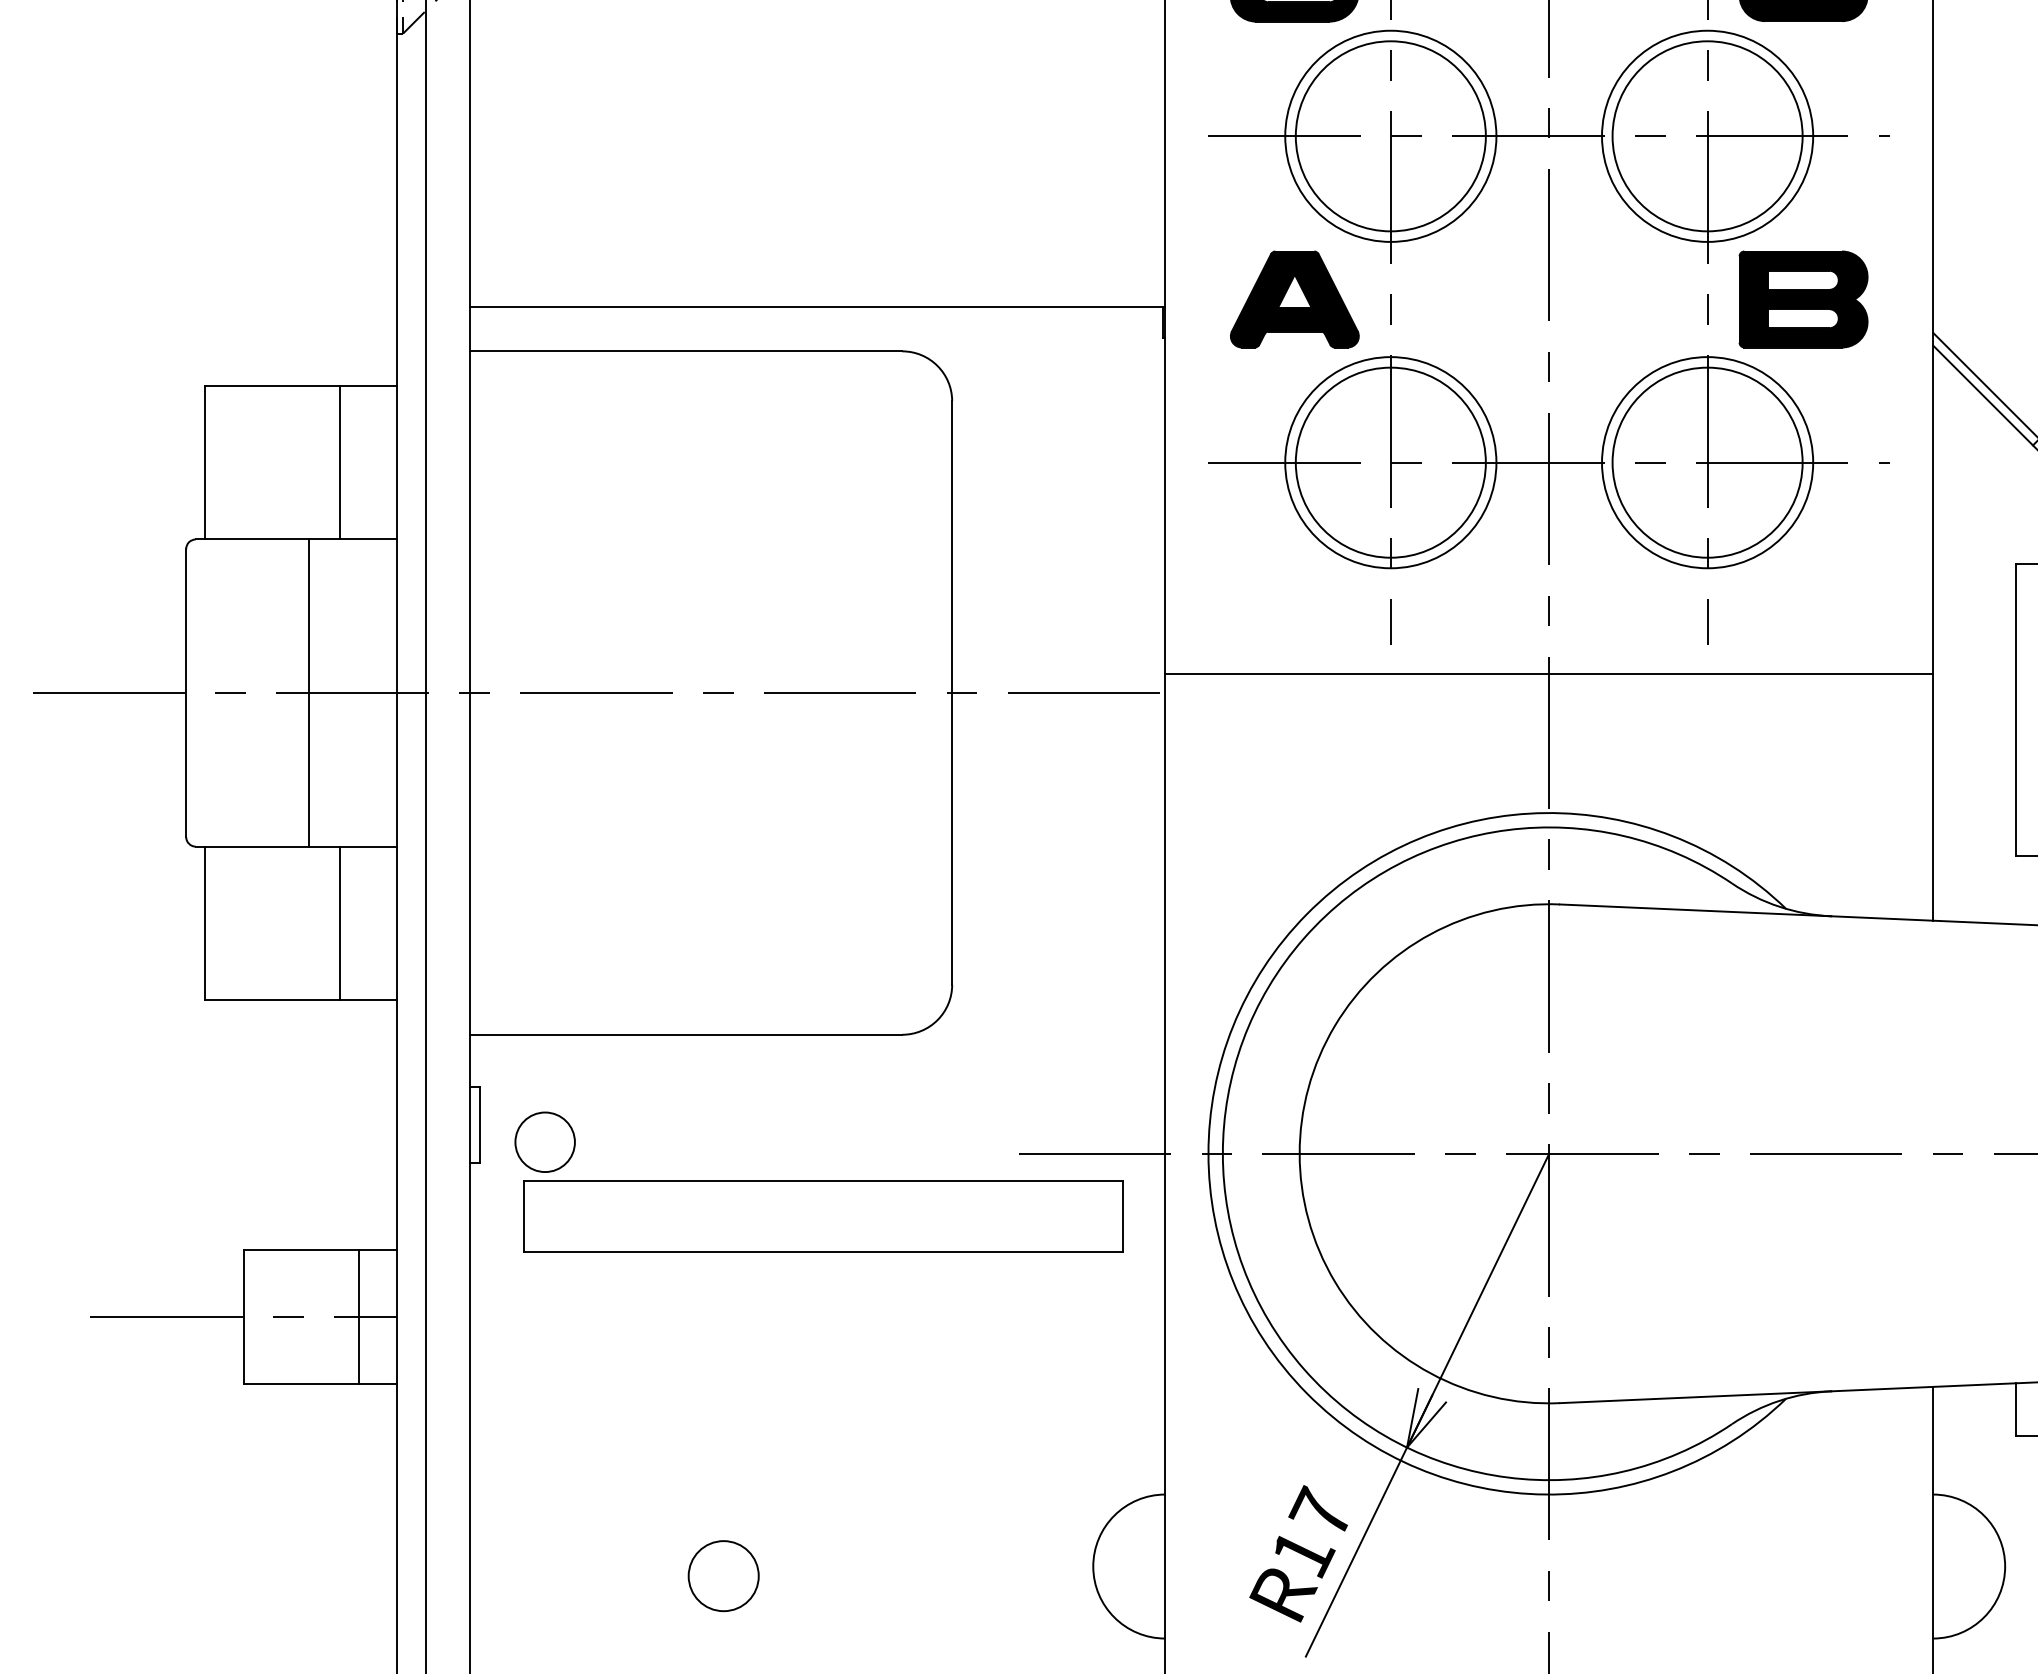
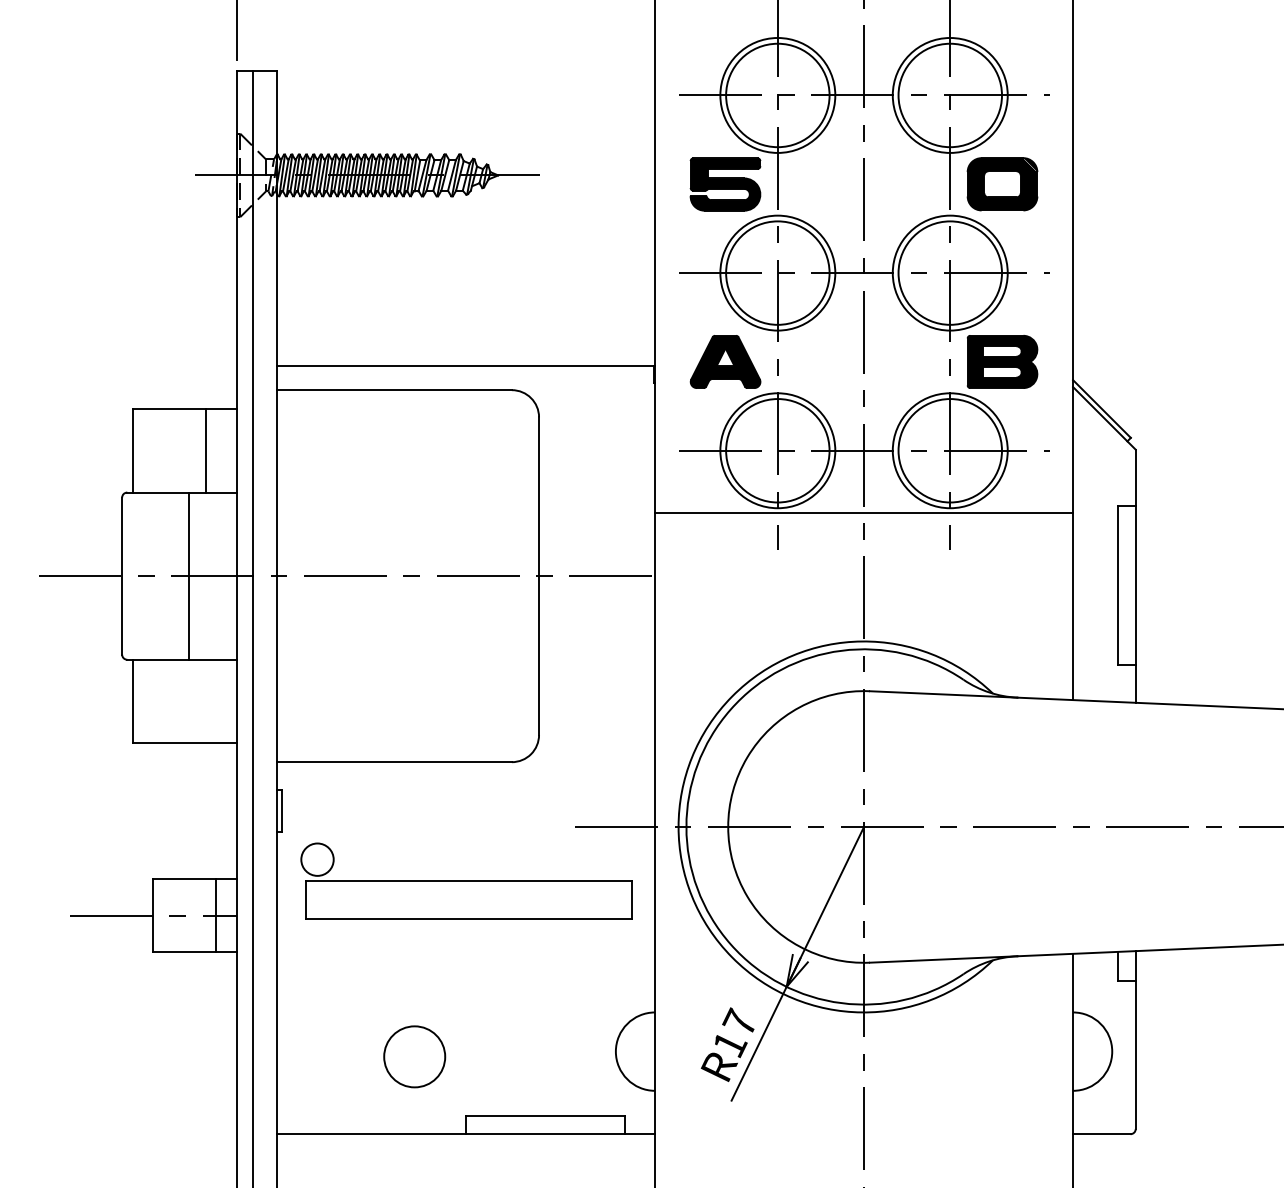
line: (1550, 673) -> (864, 512), moved
line: (339, 923) -> (205, 701), removed
part: (818, 1180) -> (466, 880), moved
circle: (723, 1575) -> (414, 1056), size x1.6

